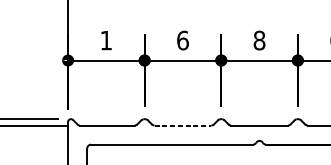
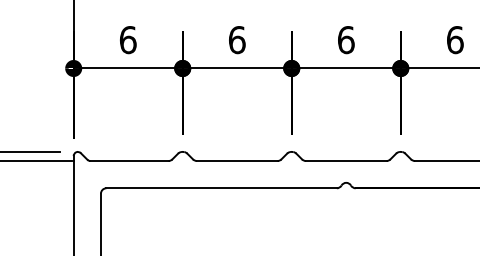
text: (105, 40) -> (127, 40), 1 -> 6
text: (259, 40) -> (345, 40), 8 -> 6
line: (183, 125) -> (237, 161), dashed -> solid

